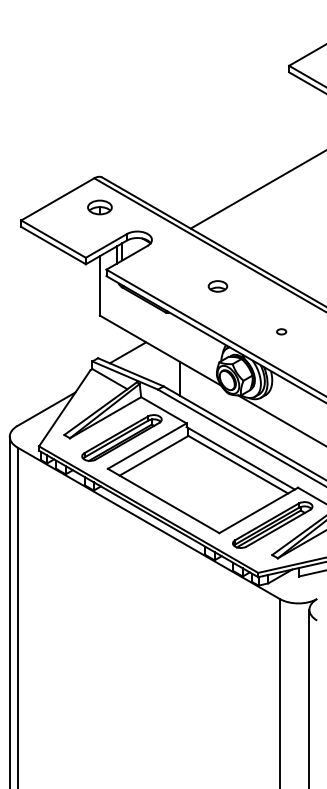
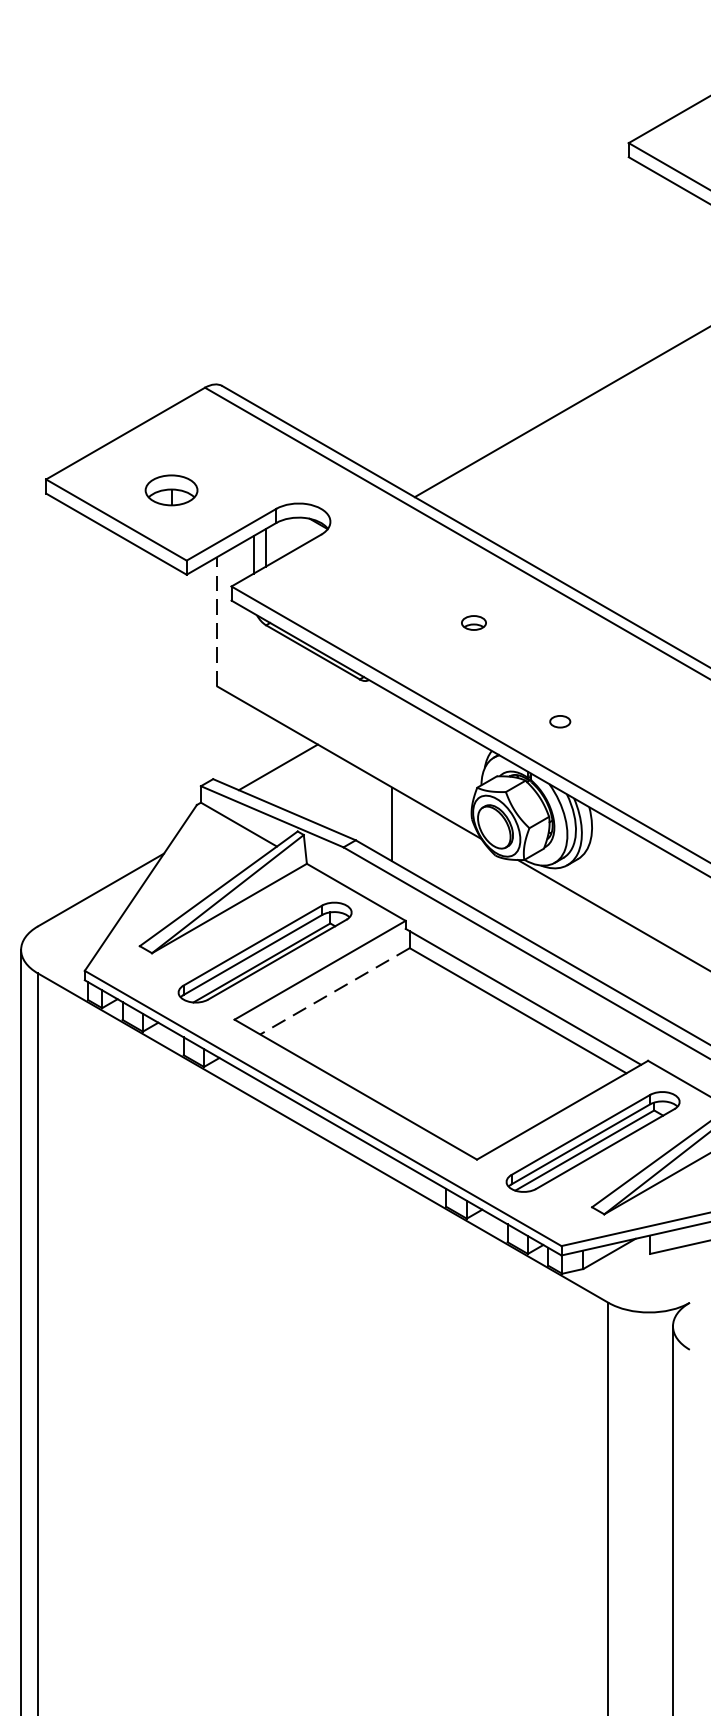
part: (99, 207) -> (170, 490), moved
line: (99, 285) -> (216, 620), solid -> dashed
part: (217, 286) -> (472, 623), size x0.6
part: (281, 331) -> (559, 720), moved
line: (154, 455) -> (335, 990), solid -> dashed

